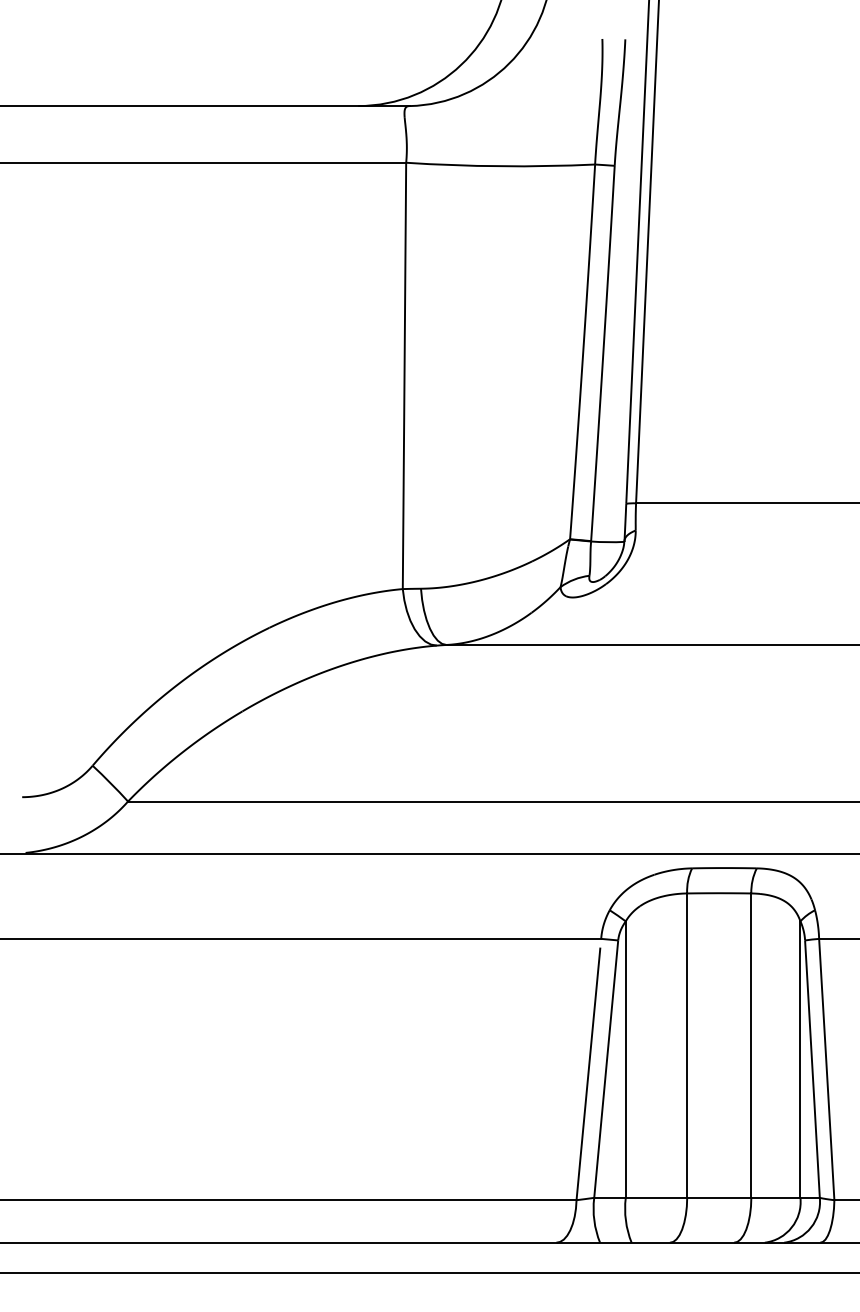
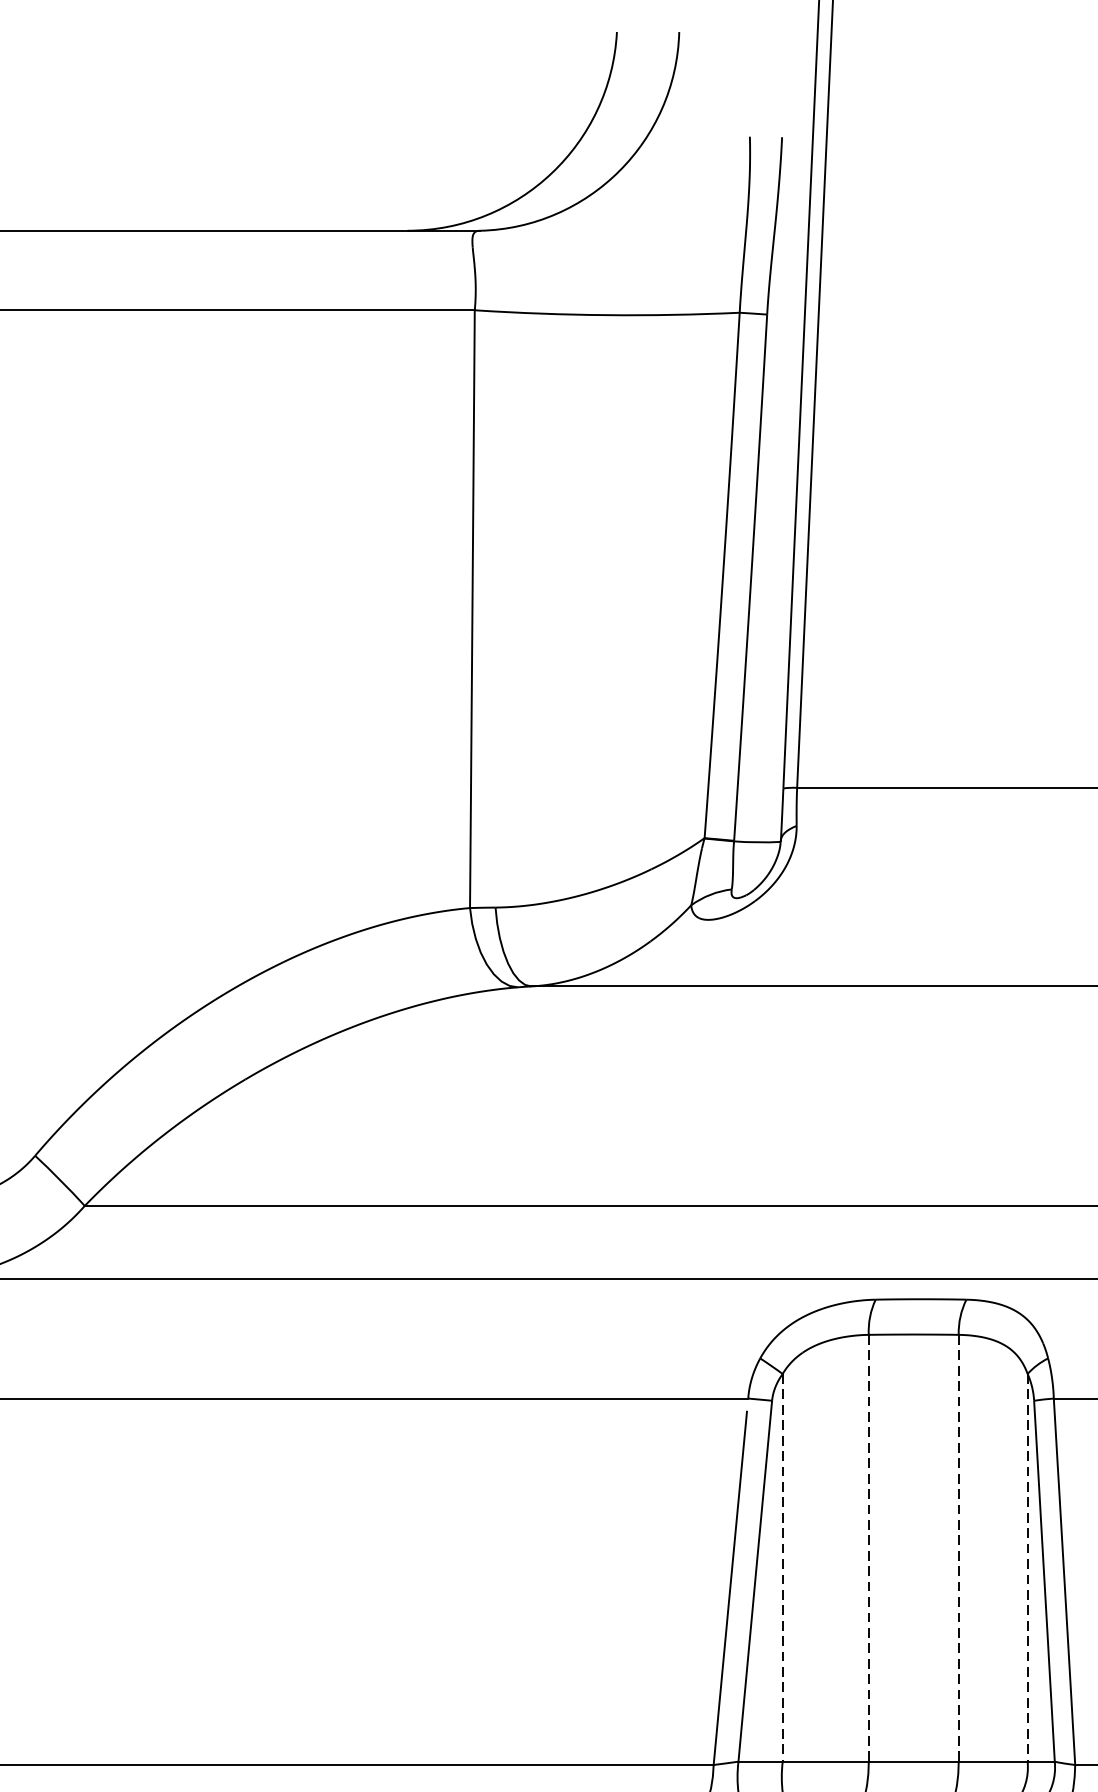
line: (687, 1046) -> (869, 1549), solid -> dashed
line: (751, 1046) -> (958, 1549), solid -> dashed
line: (625, 1060) -> (782, 1569), solid -> dashed
line: (800, 1060) -> (1027, 1569), solid -> dashed

